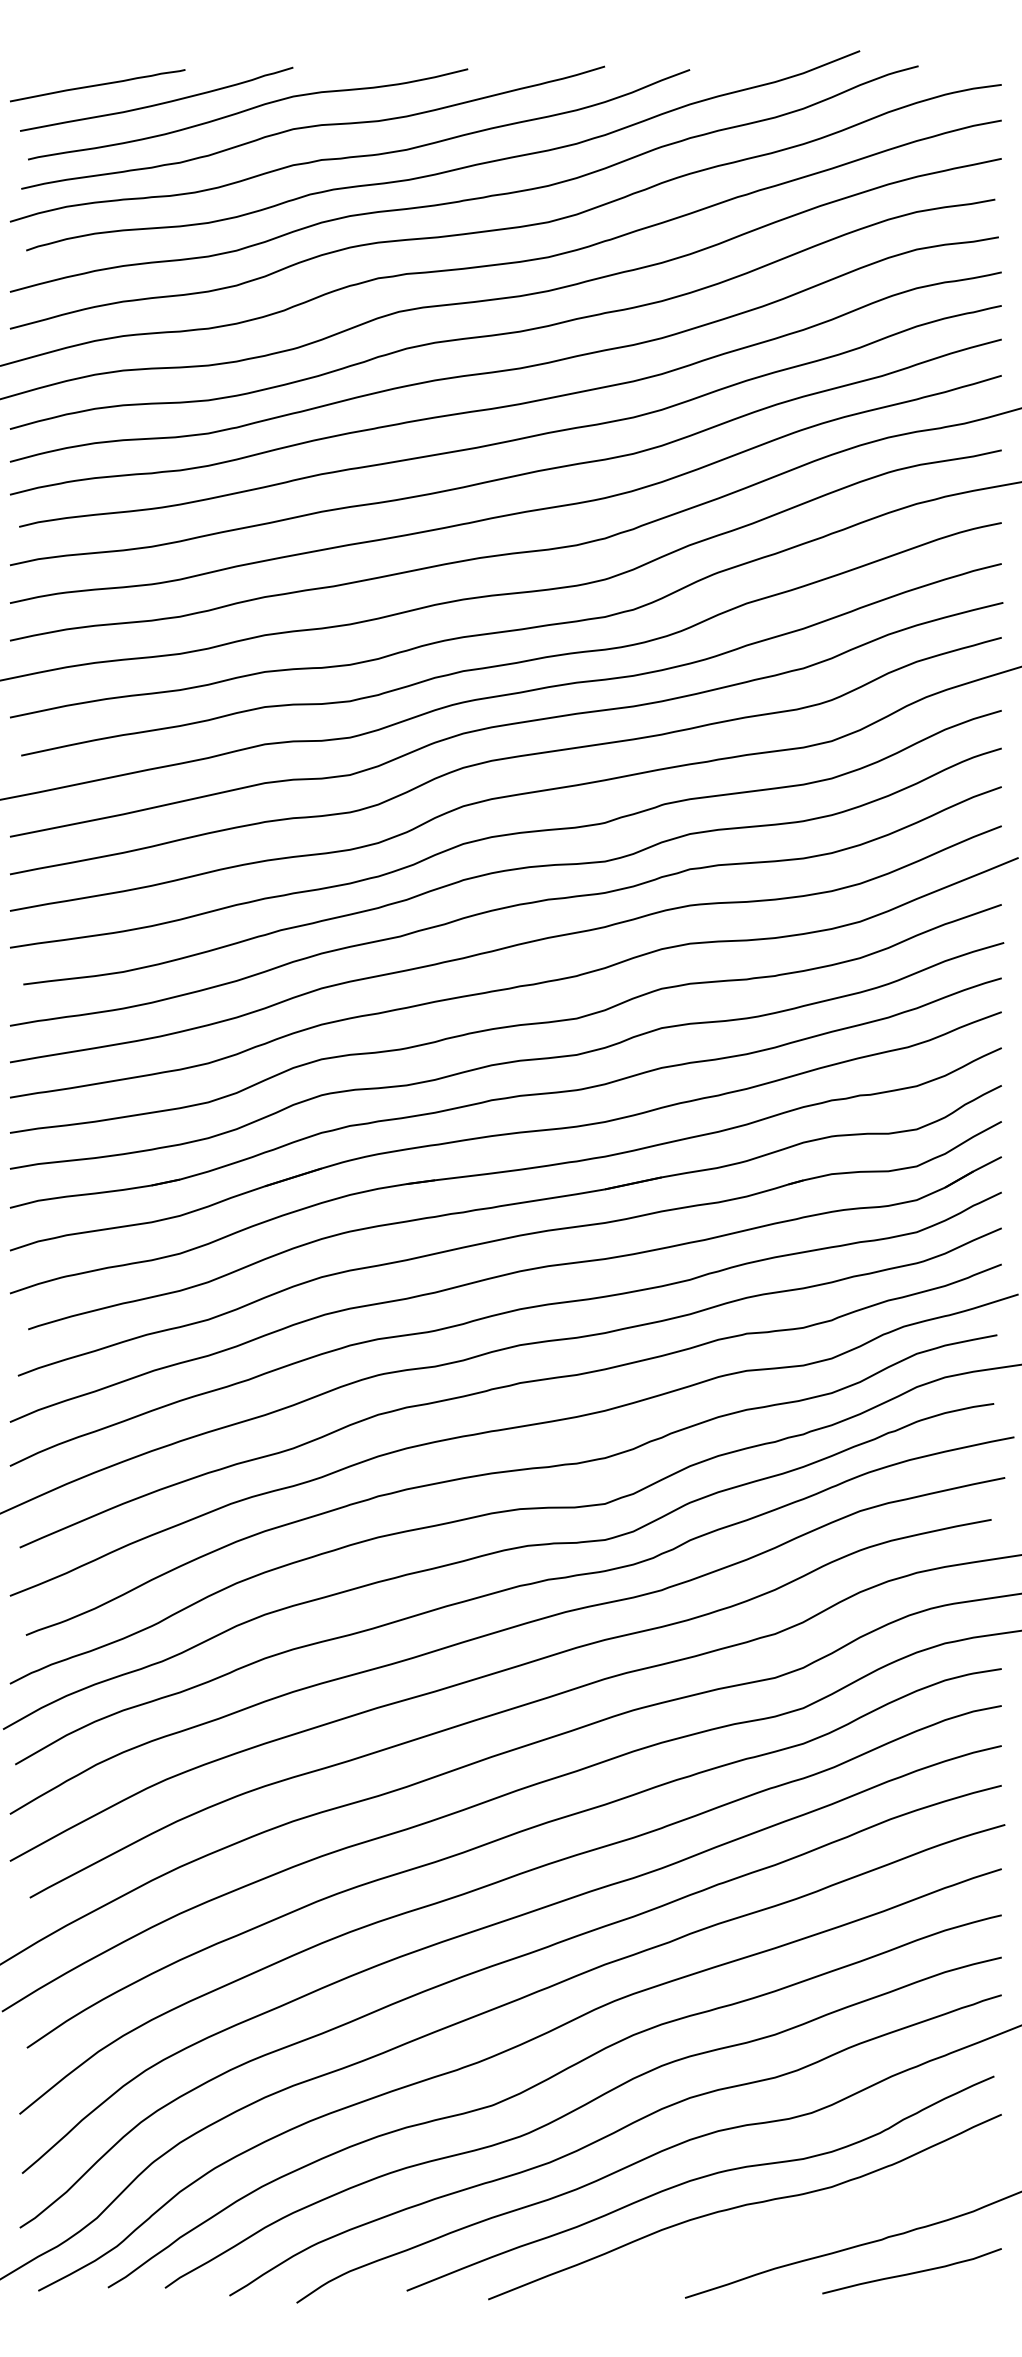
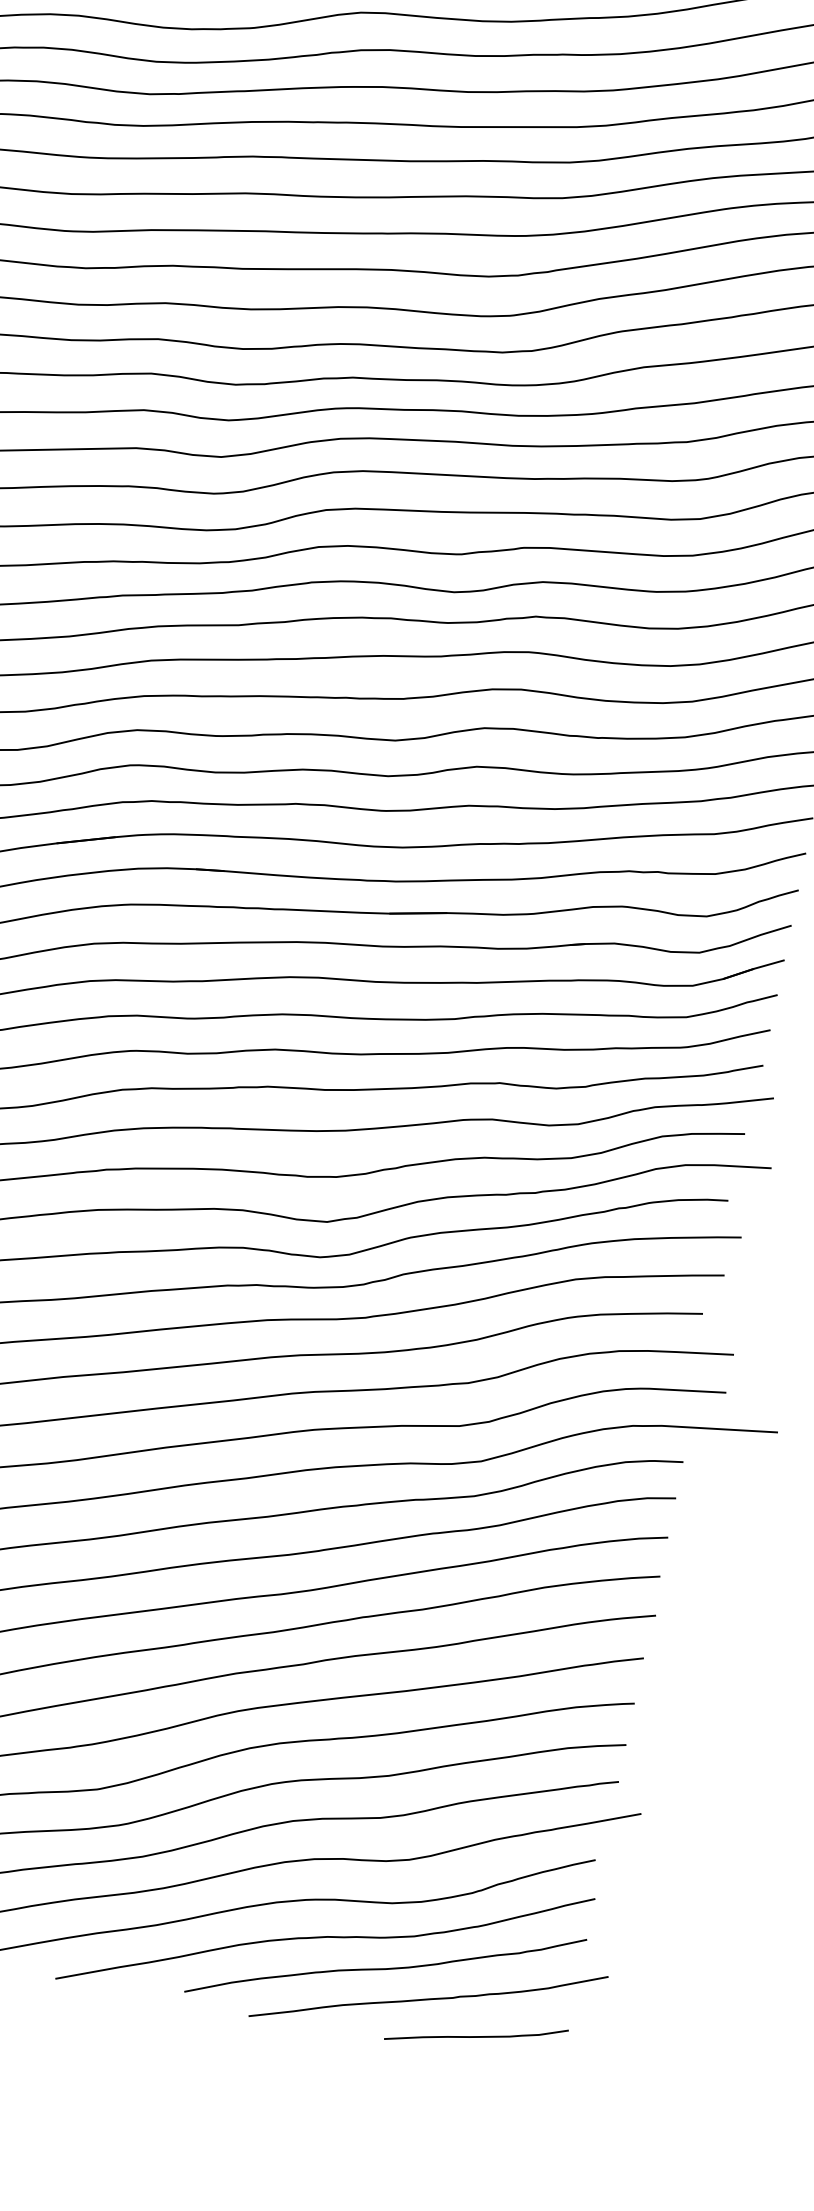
curve: (810, 2223) -> (386, 1967), added

